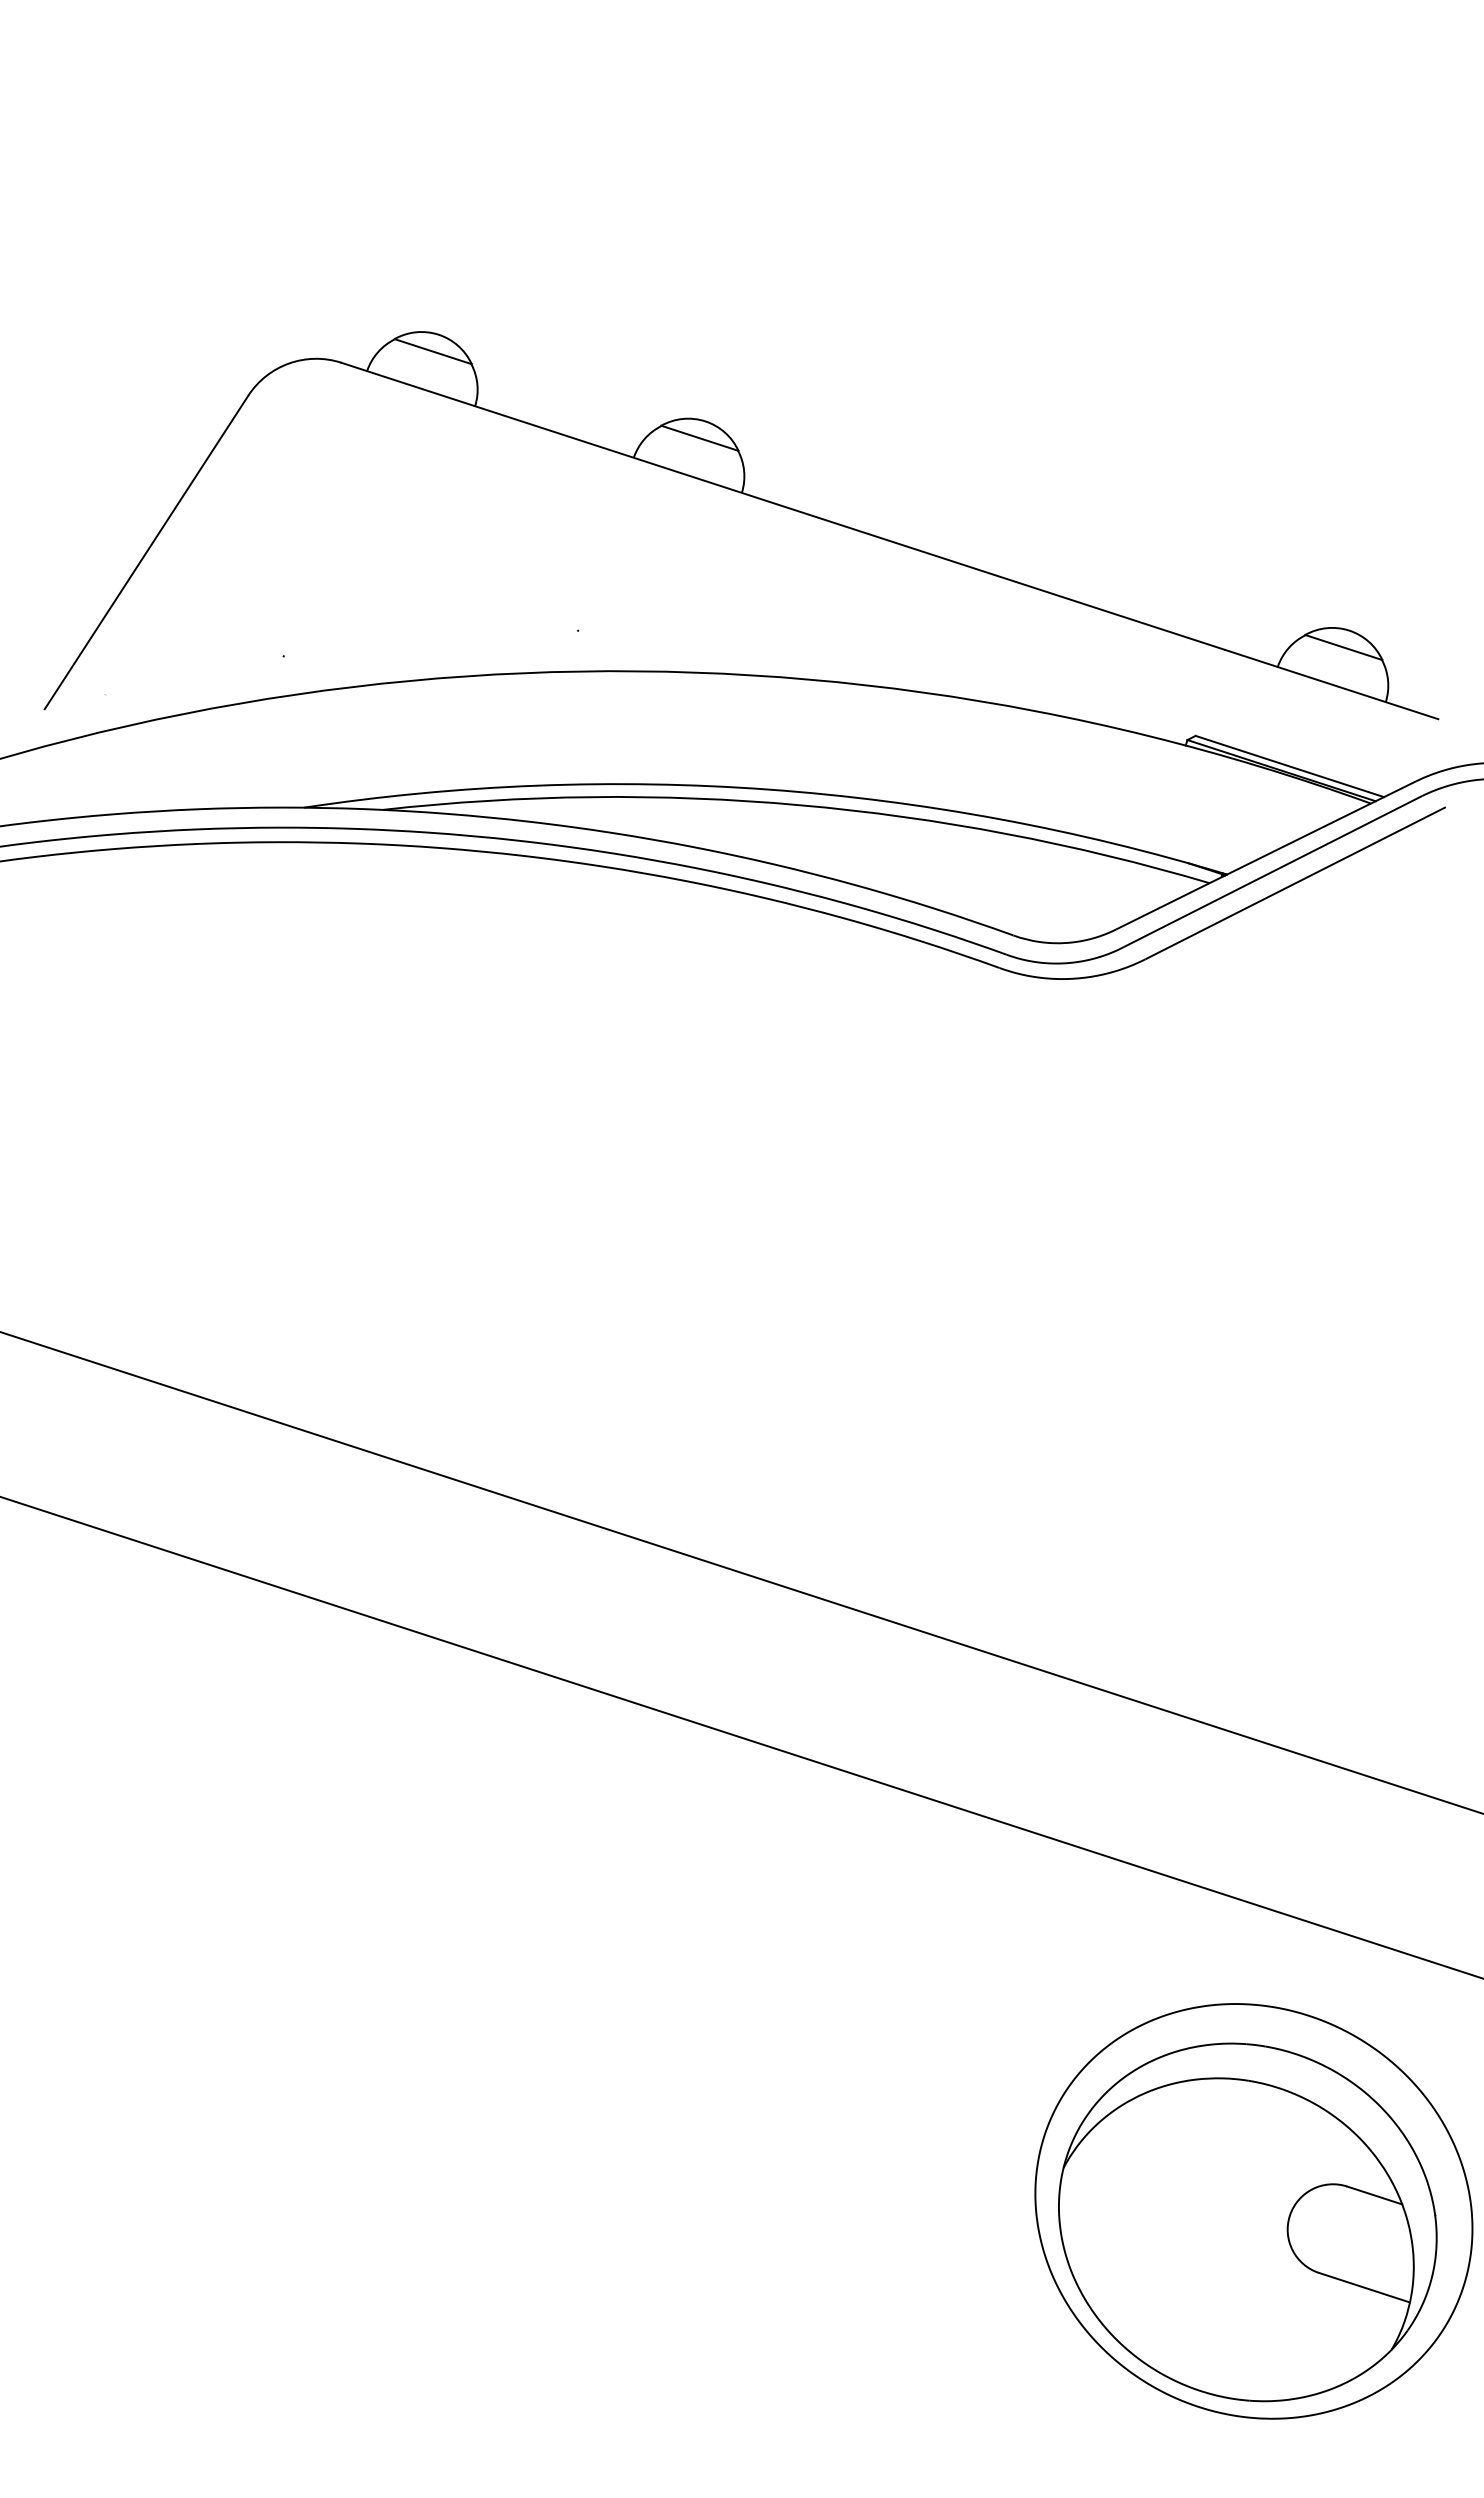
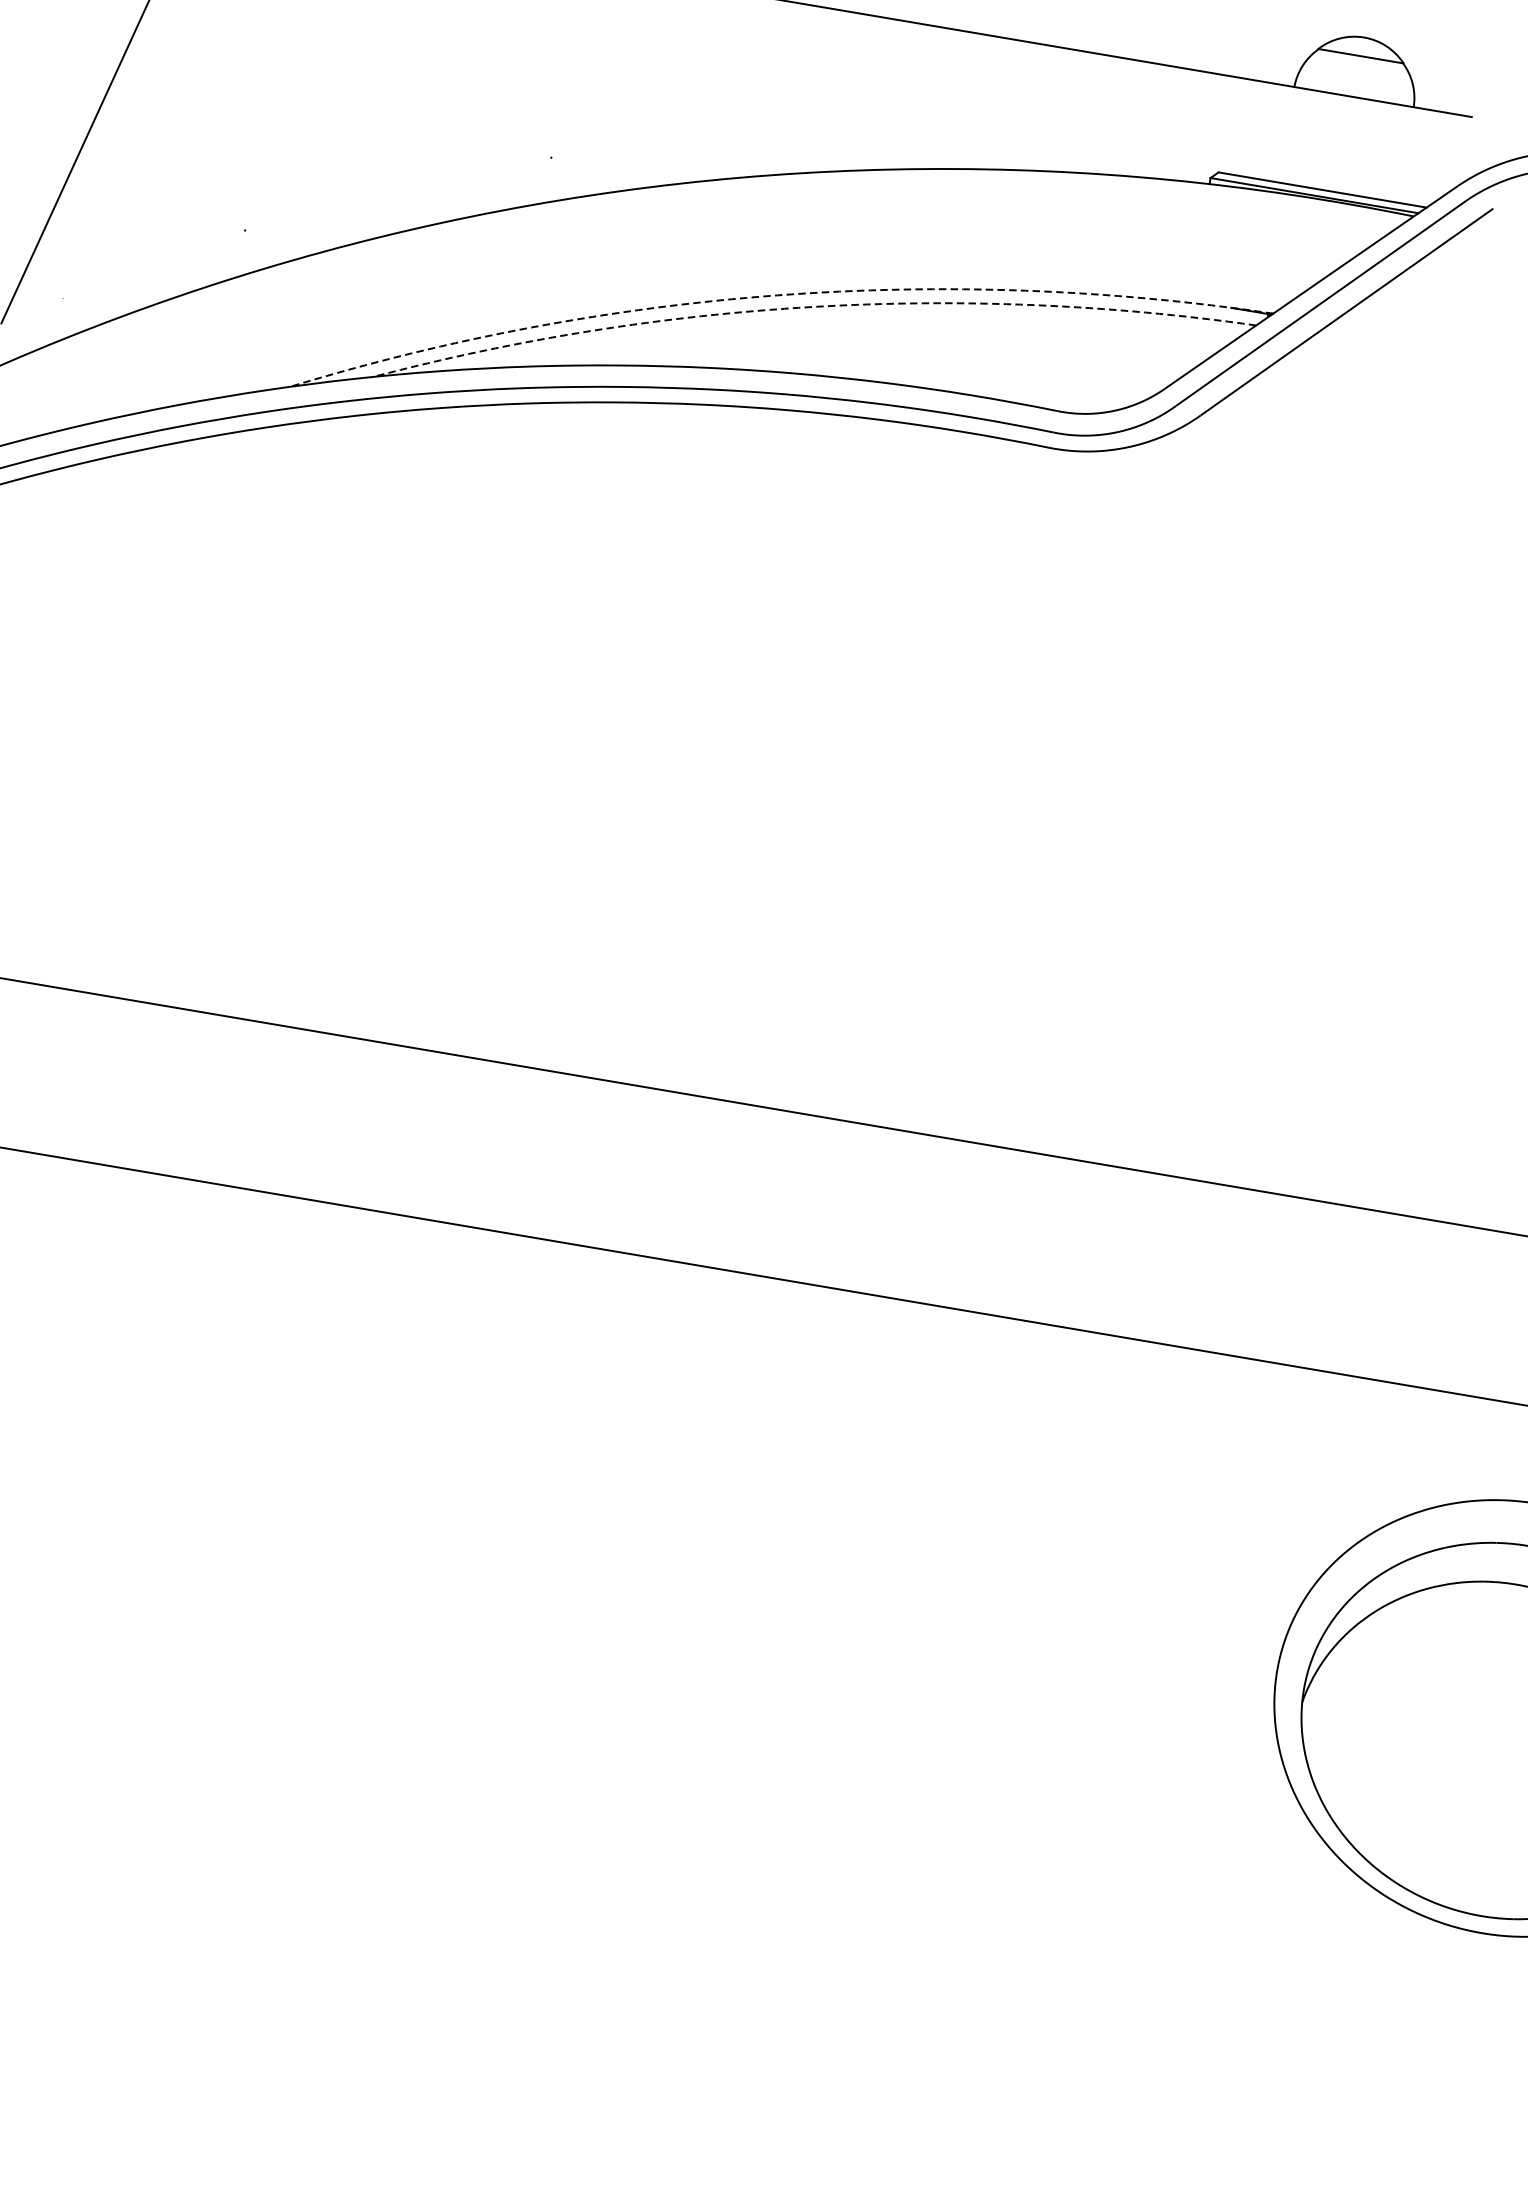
arc: (769, 789) -> (777, 295), solid -> dashed
arc: (799, 805) -> (811, 307), solid -> dashed

